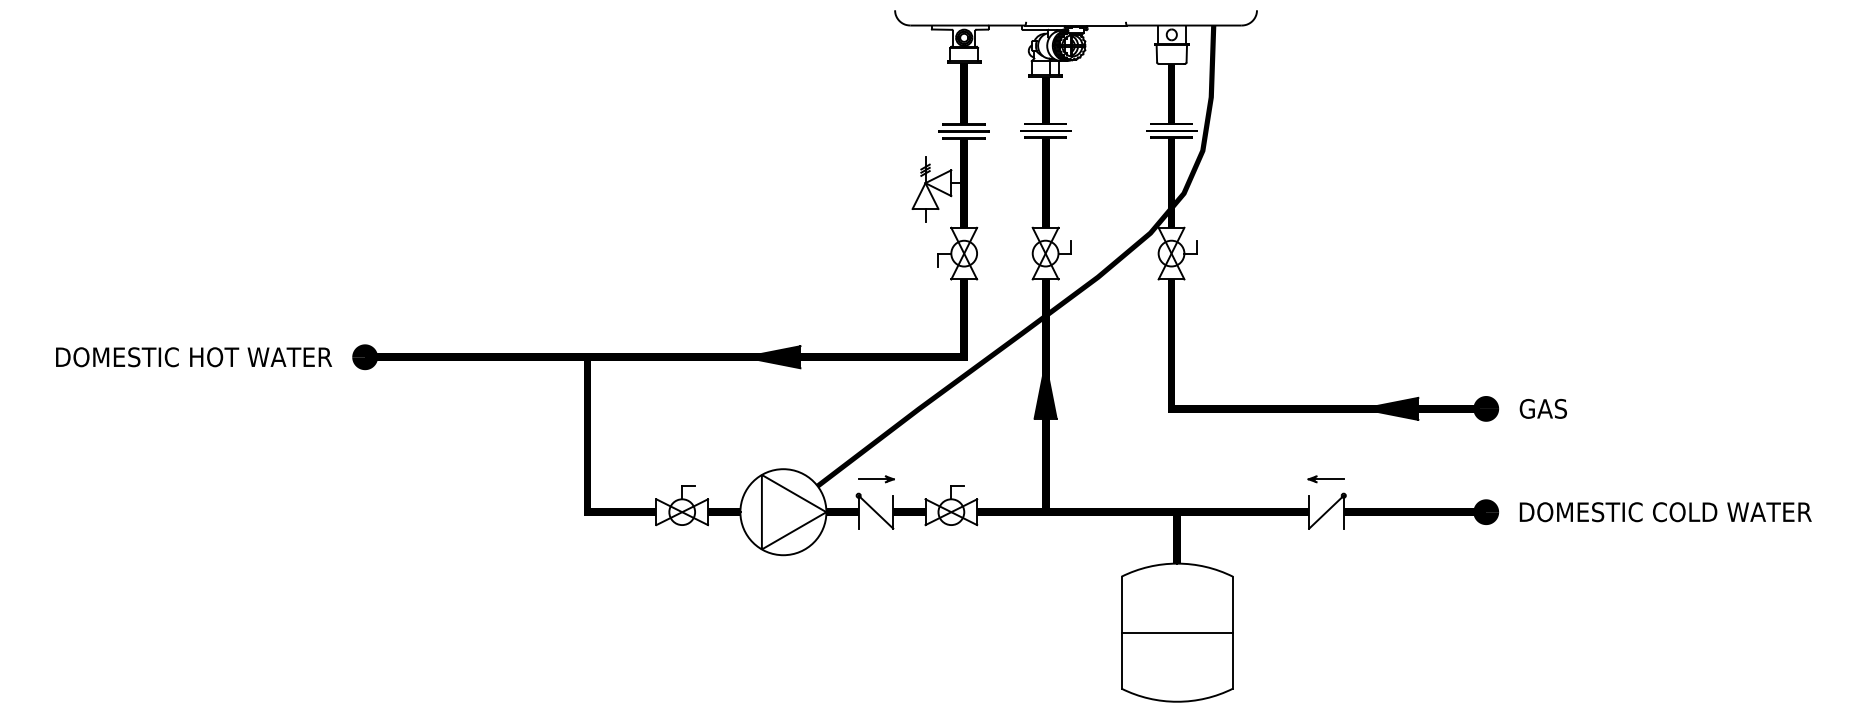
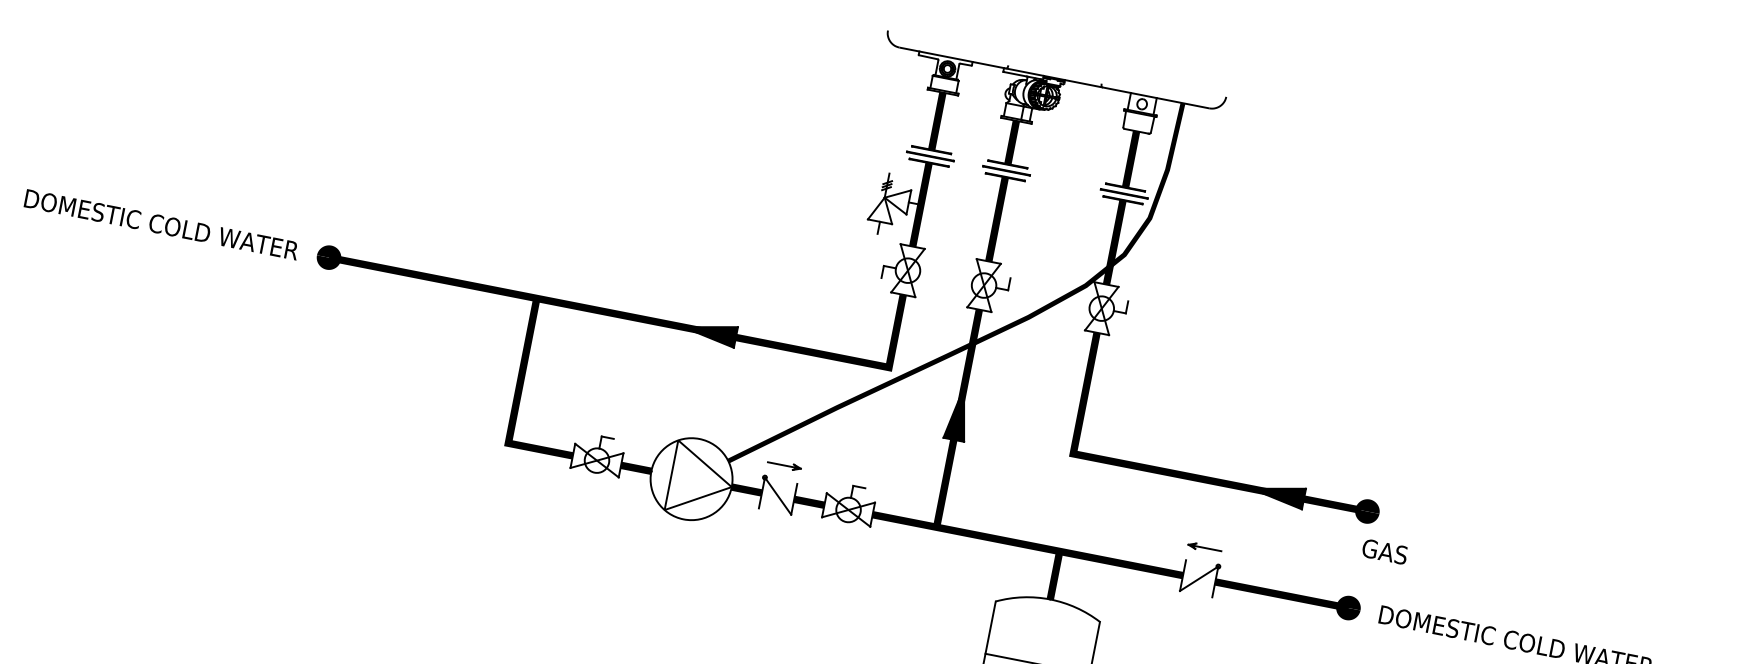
text: (139, 357) -> (118, 216), DOMESTIC HOT WATER -> DOMESTIC COLD WATER
text: (1542, 408) -> (1384, 551), moved

